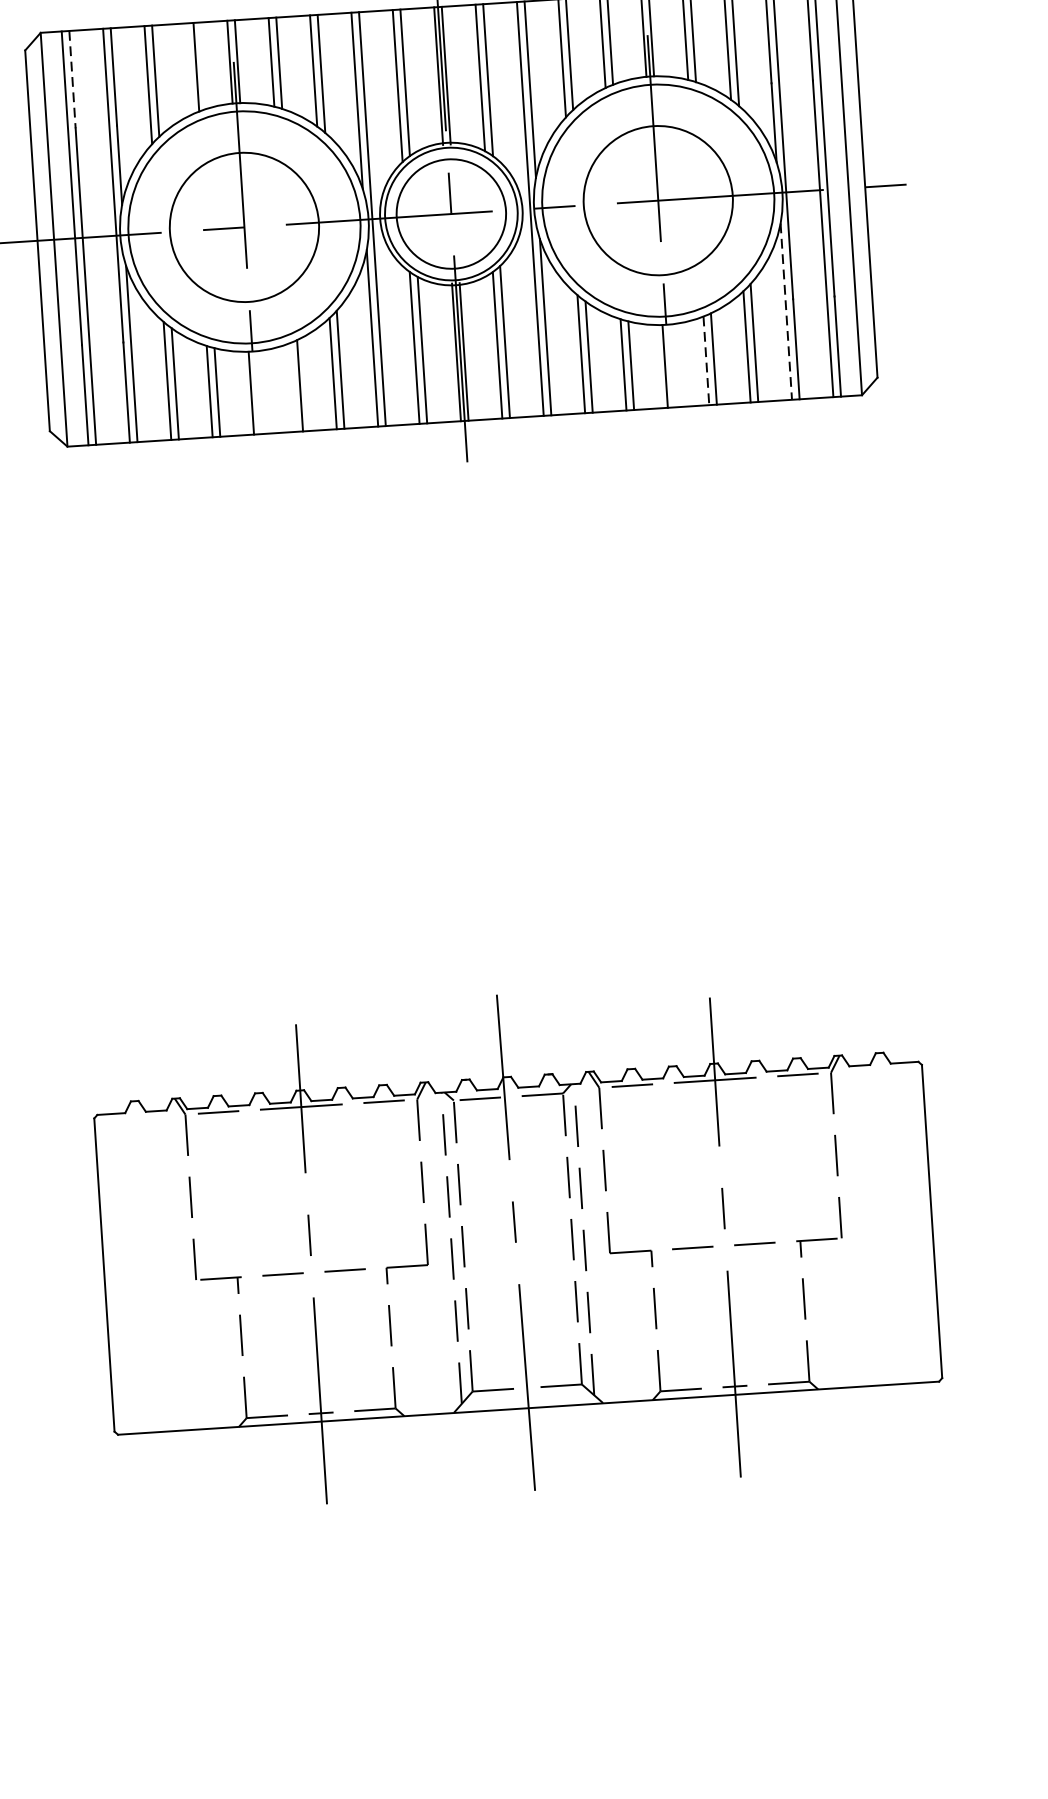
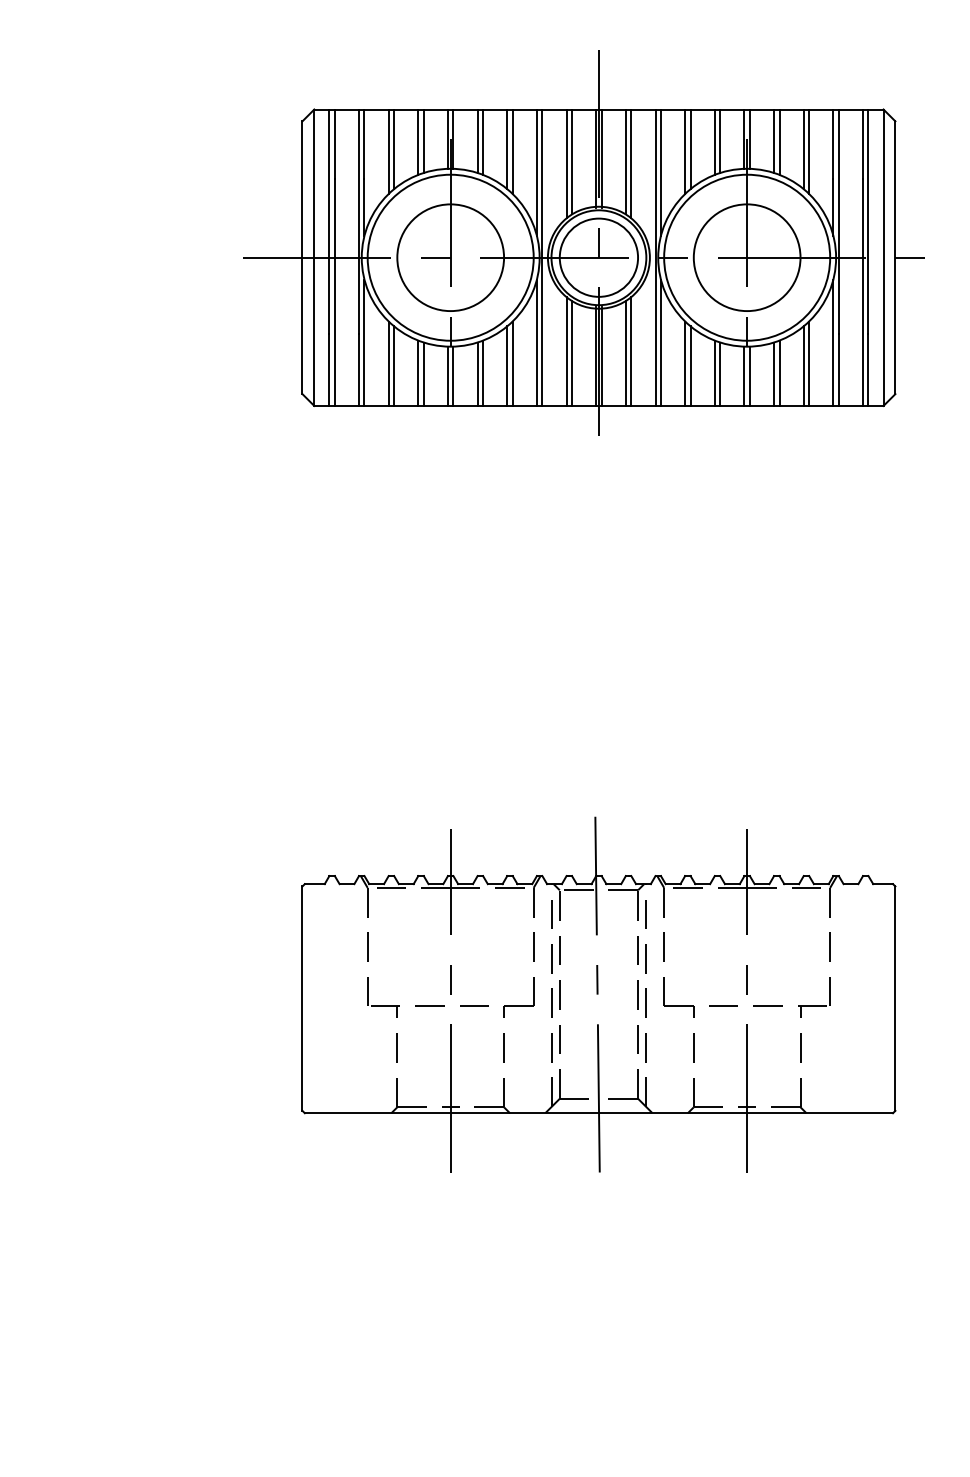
line: (189, 68) -> (418, 141), added
line: (72, 79) -> (334, 144), dashed -> solid
line: (786, 312) -> (833, 343), dashed -> solid
line: (706, 361) -> (774, 374), dashed -> solid
line: (672, 364) -> (749, 375), added
line: (292, 386) -> (477, 373), added
line: (258, 391) -> (453, 375), added

